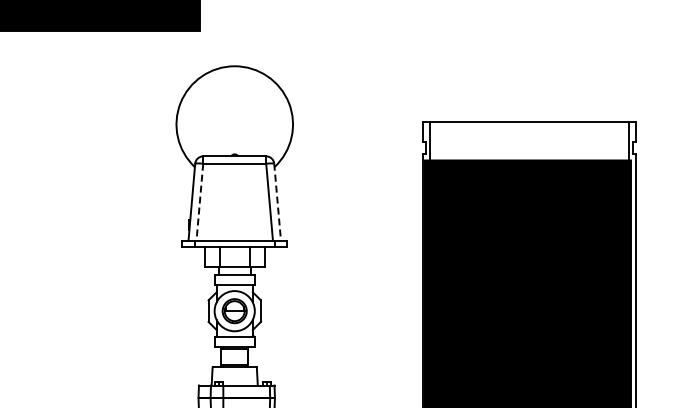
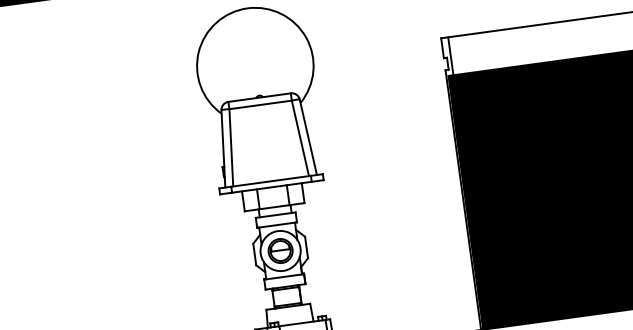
line: (199, 202) -> (230, 148), dashed -> solid
line: (277, 202) -> (308, 137), dashed -> solid

